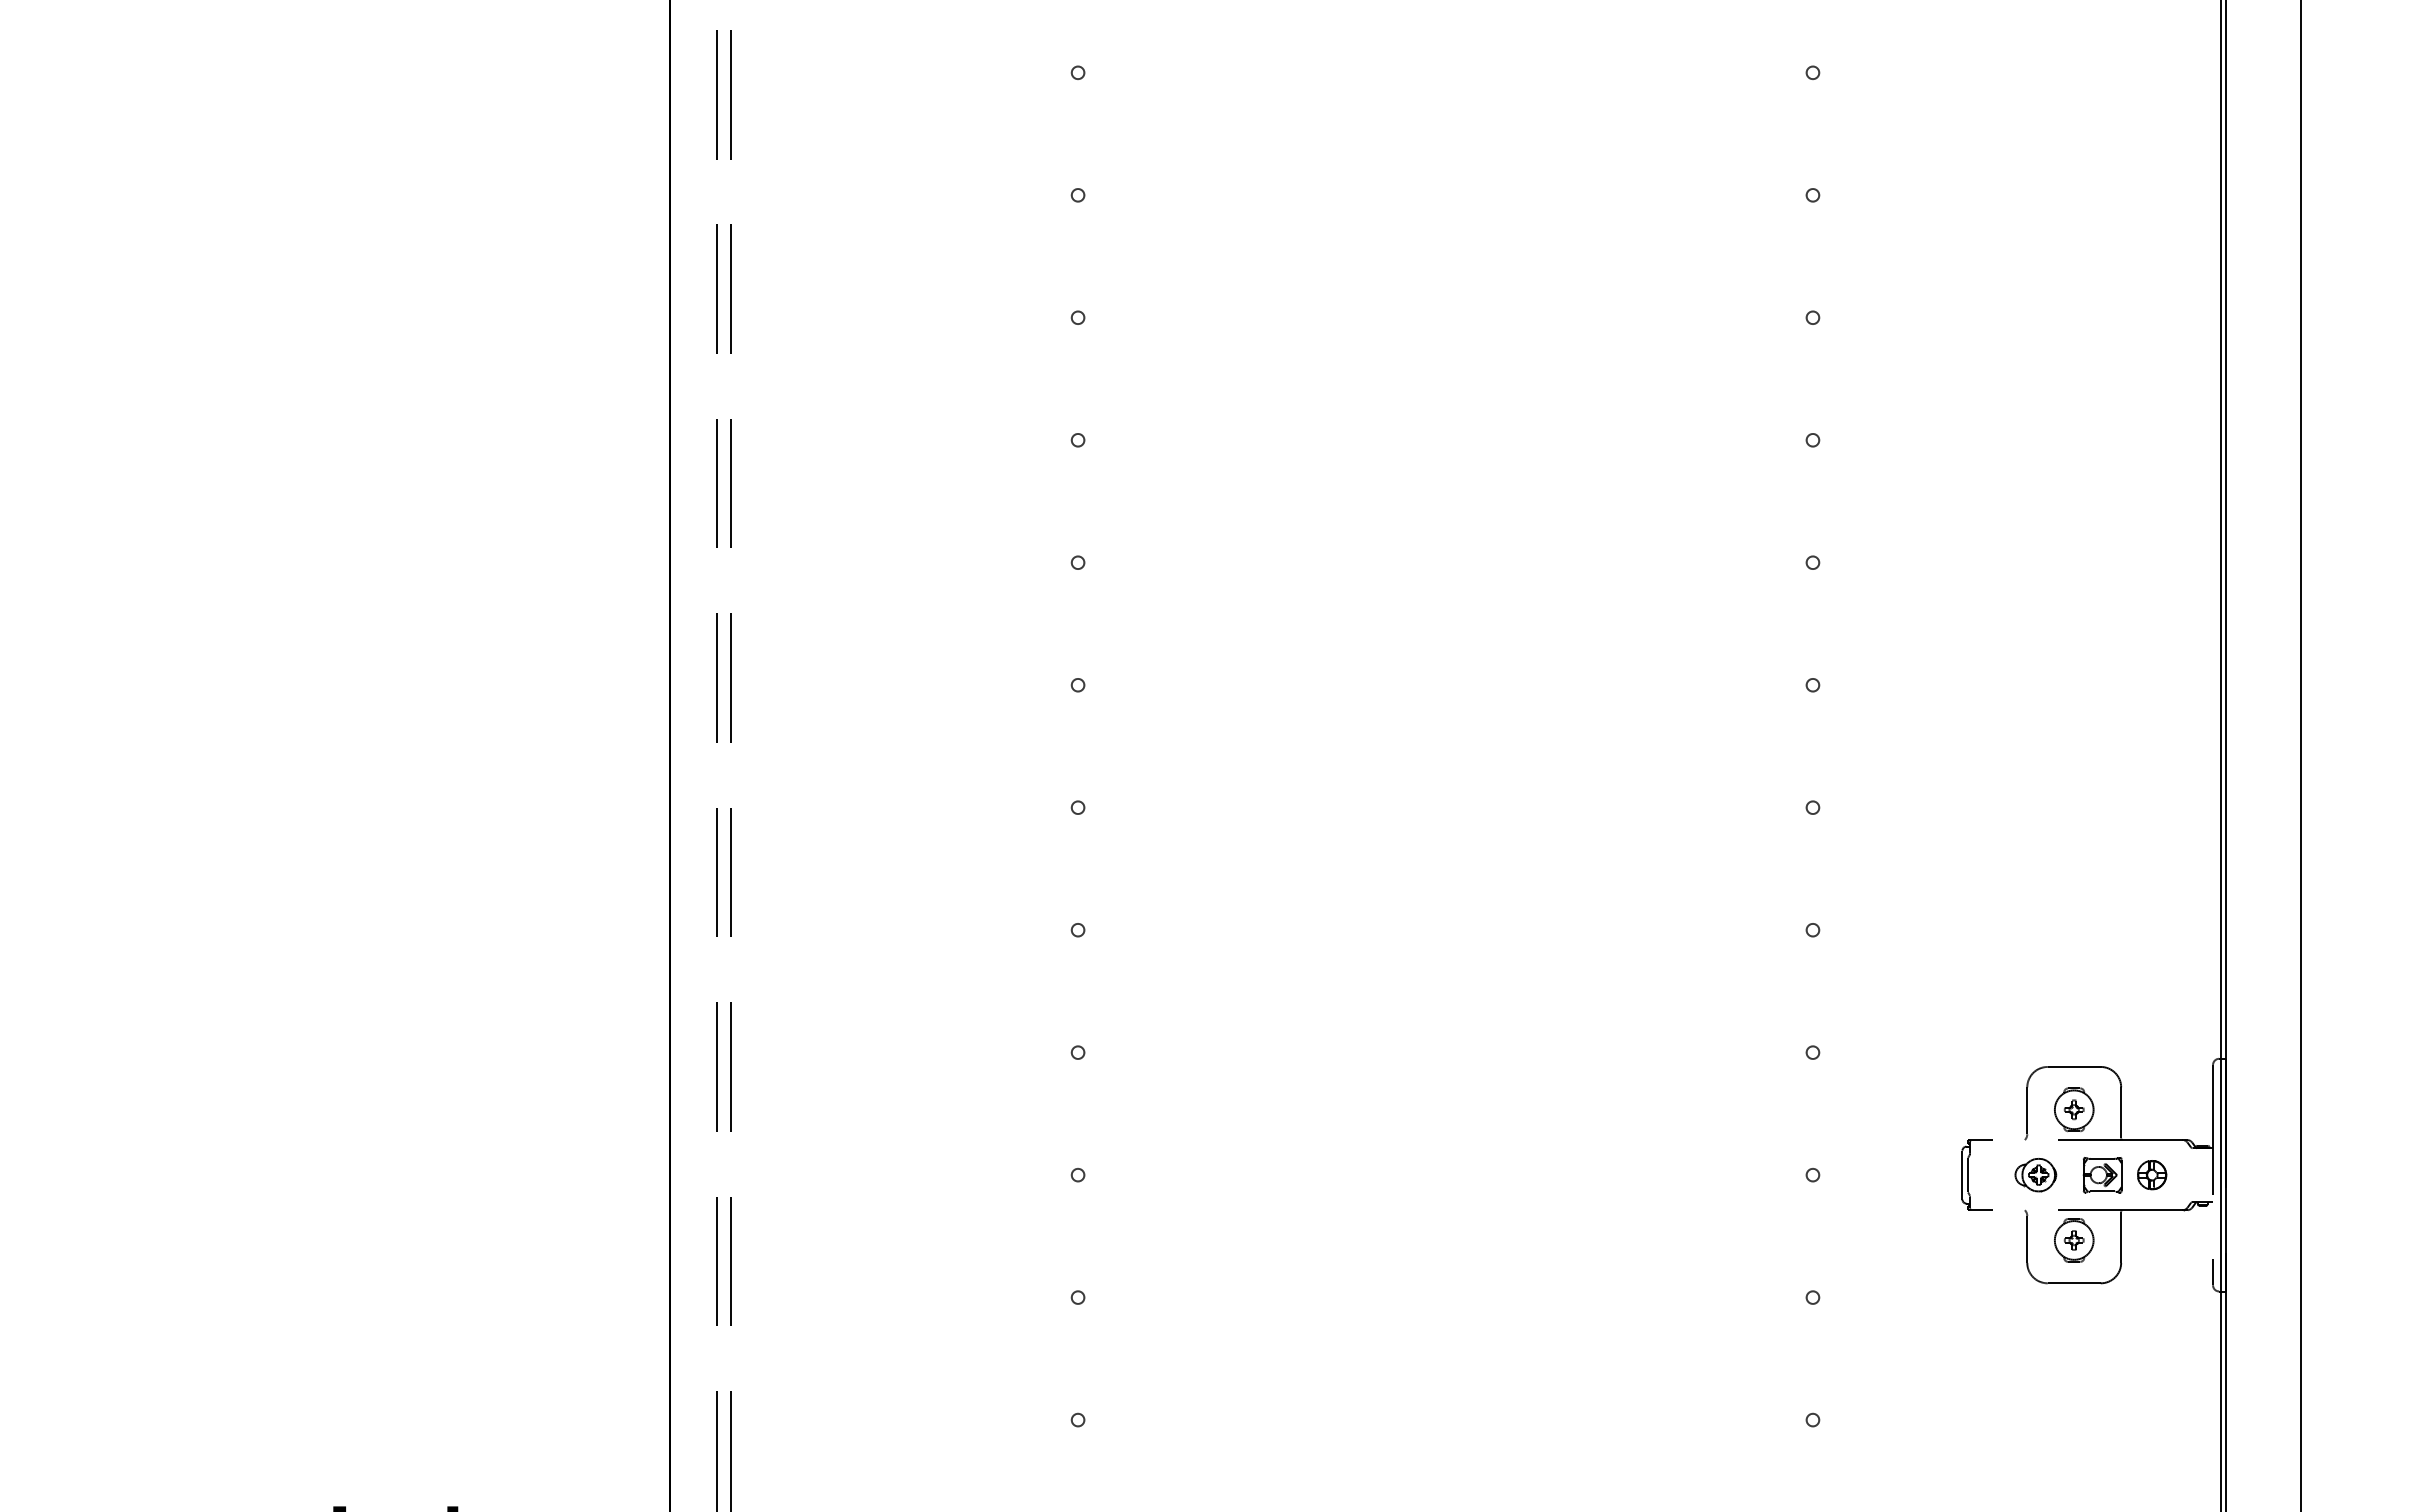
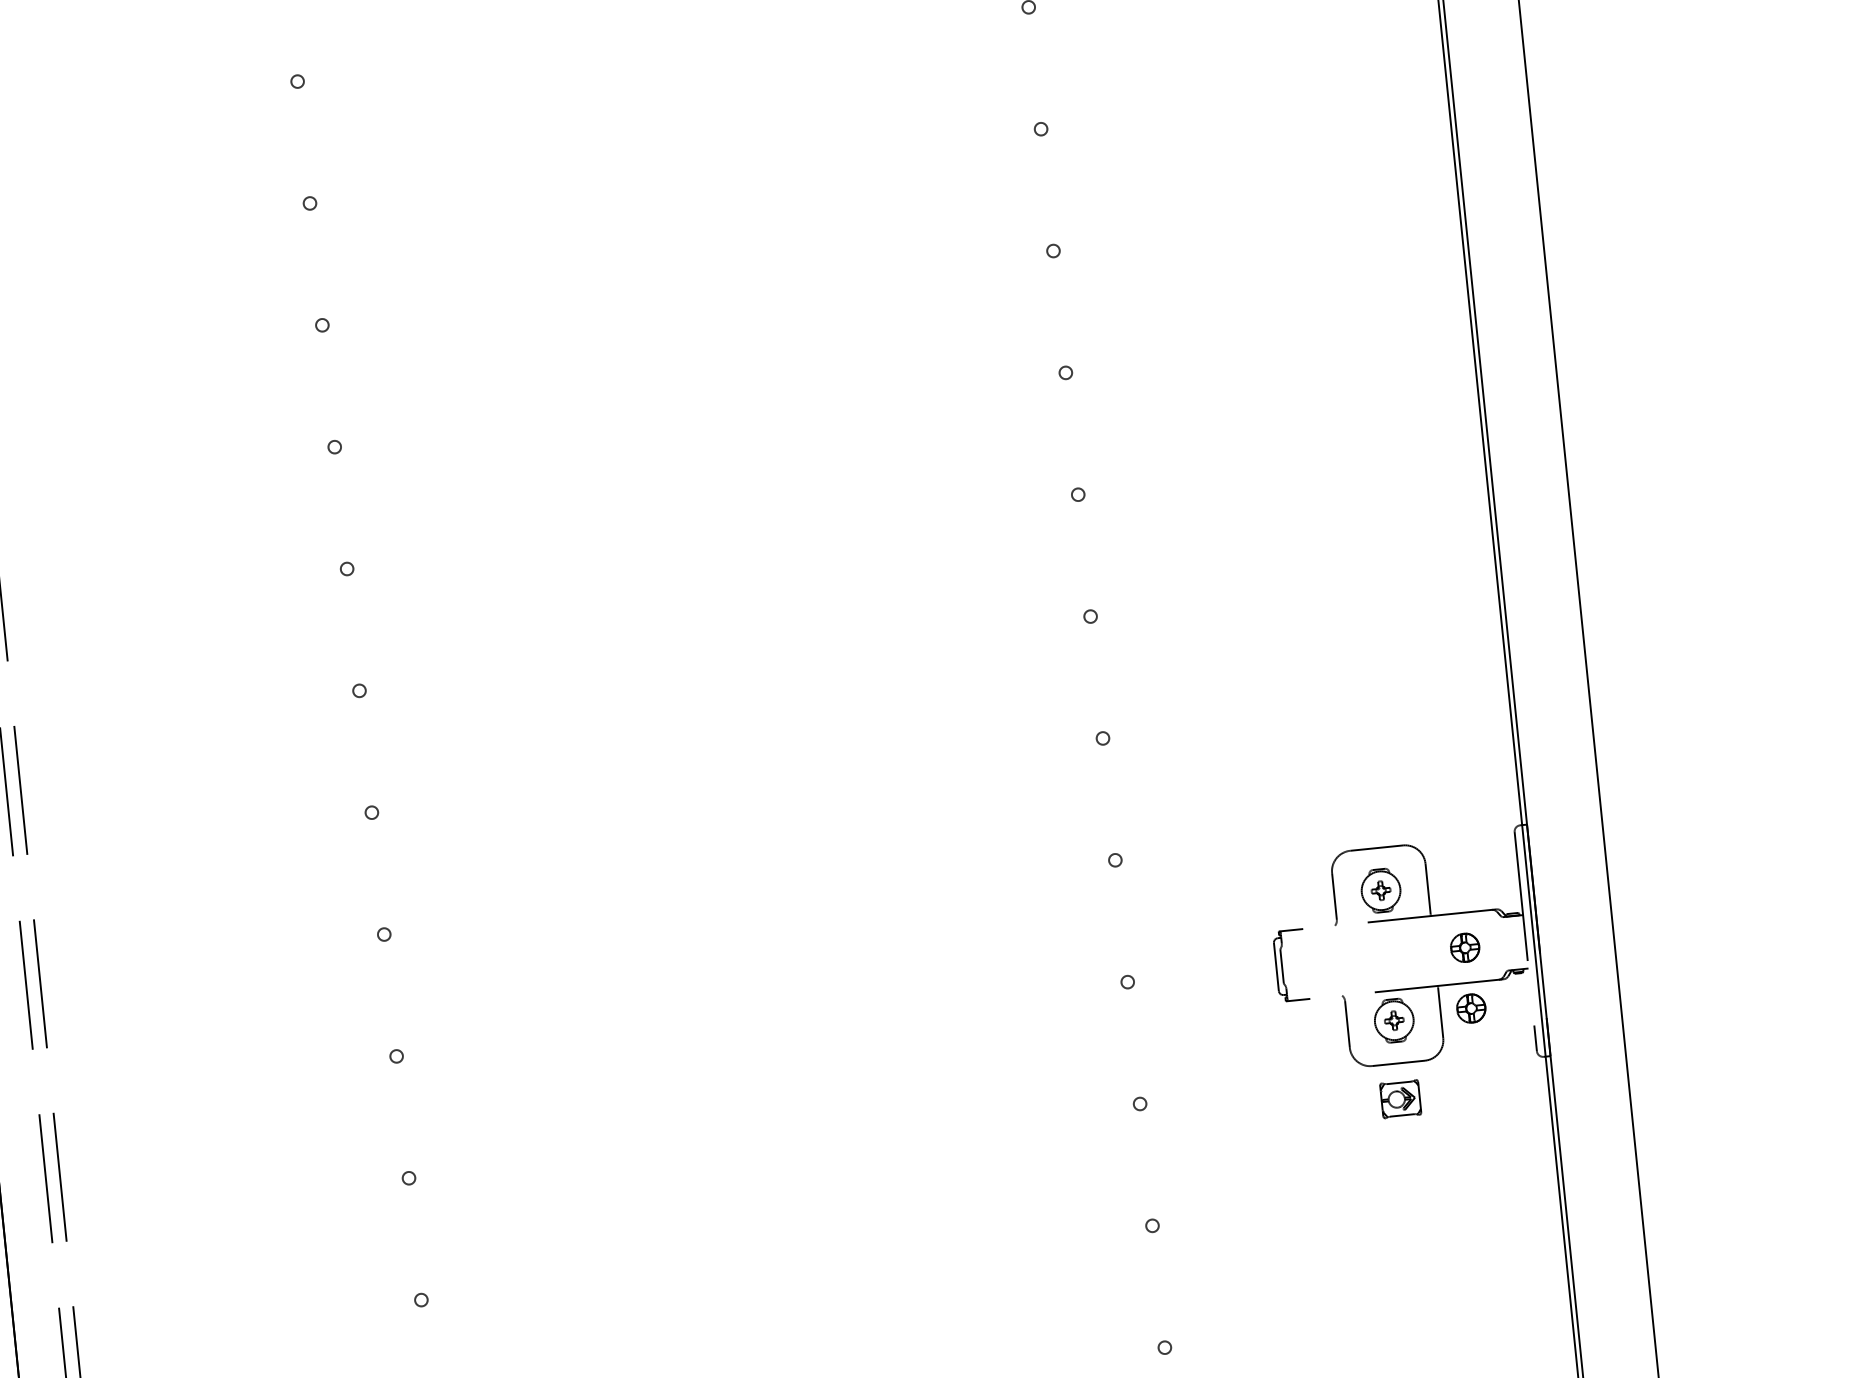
part: (2035, 1175) -> (1349, 960), removed
part: (2102, 1175) -> (1400, 1099), moved
part: (2152, 1236) -> (1471, 1008), added

